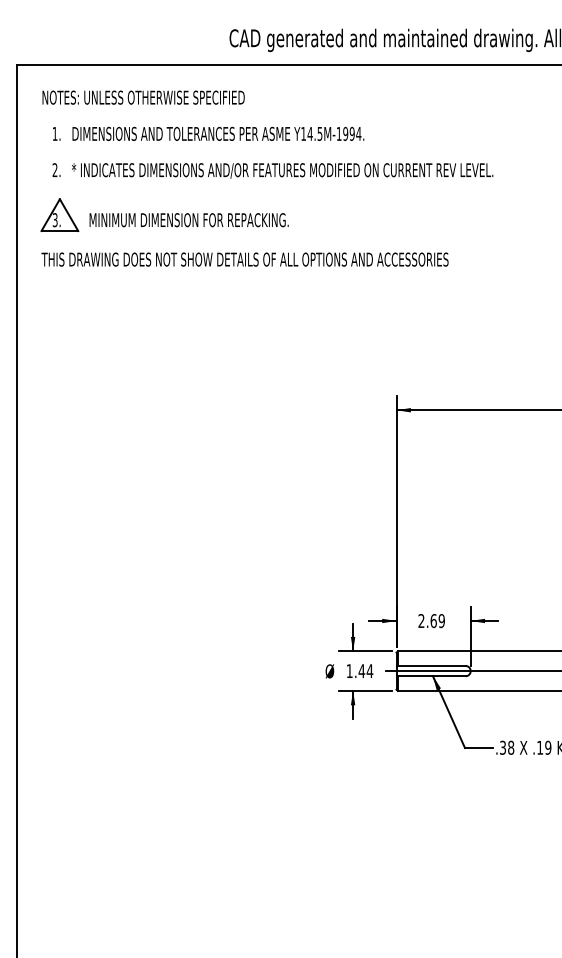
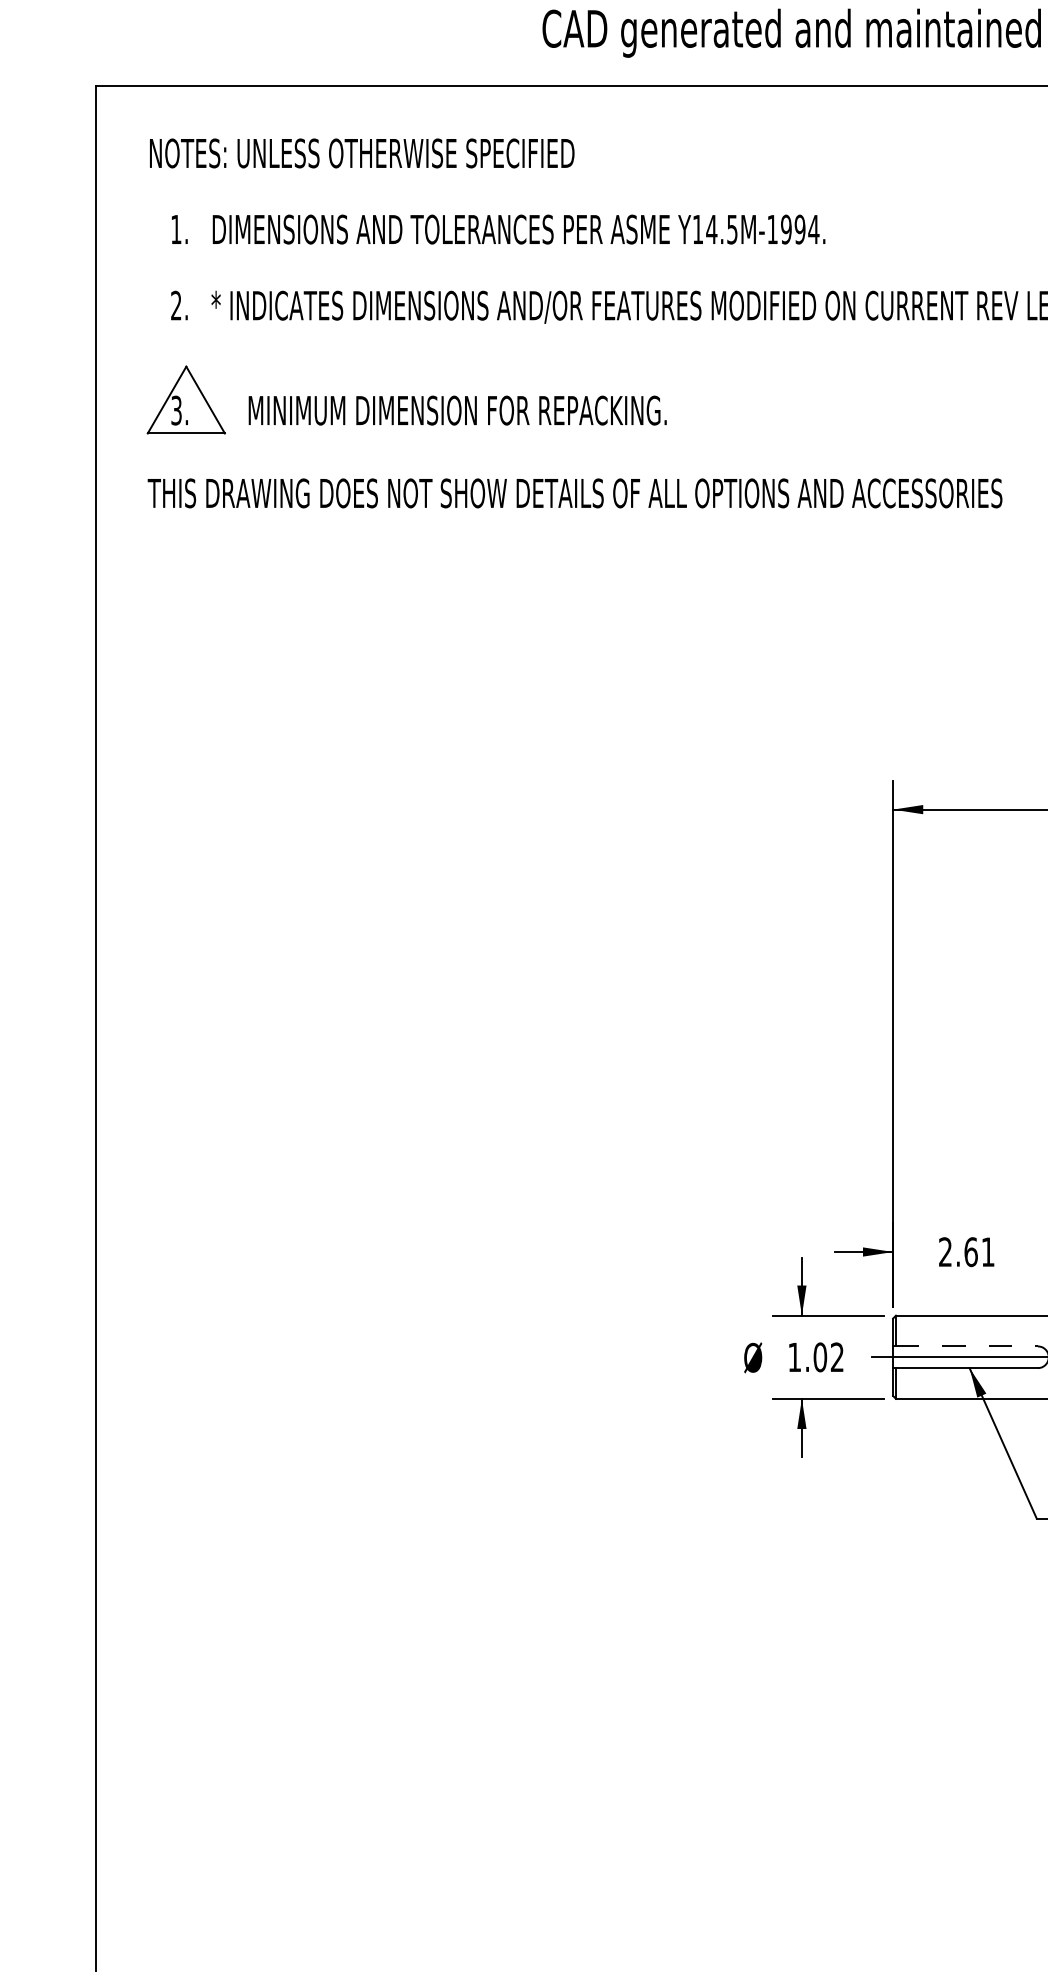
text: (441, 621) -> (987, 1253), 2.69 -> 2.61
line: (431, 665) -> (966, 1345), solid -> dashed
text: (365, 671) -> (827, 1358), 1.44 -> 1.02

